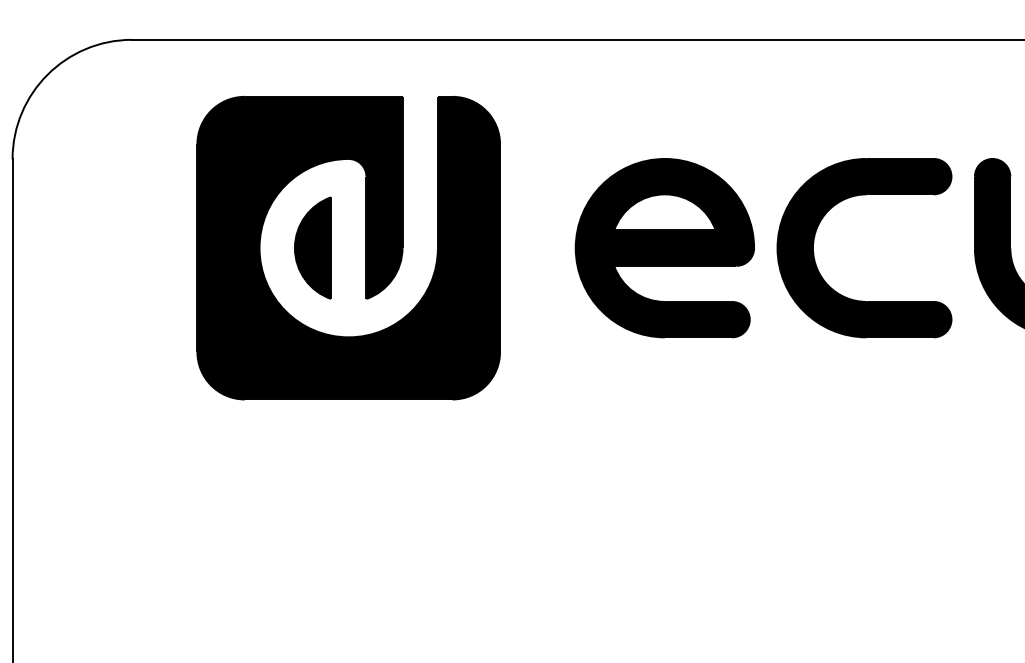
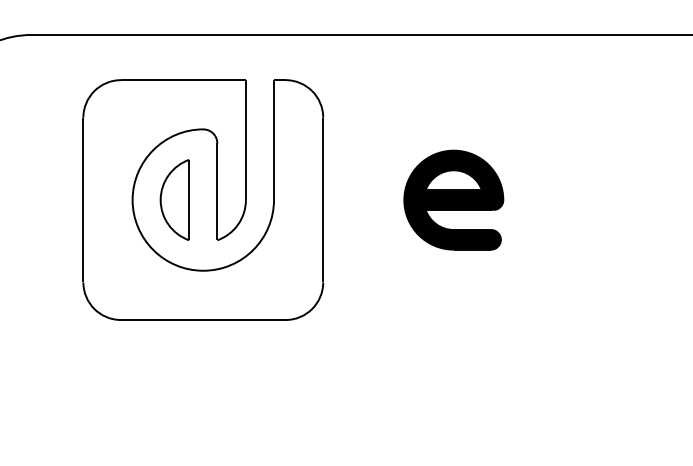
fill: (312, 247) -> (174, 199), removed
fill: (348, 247) -> (203, 199), removed
part: (664, 248) -> (453, 200), size x0.7
part: (814, 252) -> (572, 203), removed

